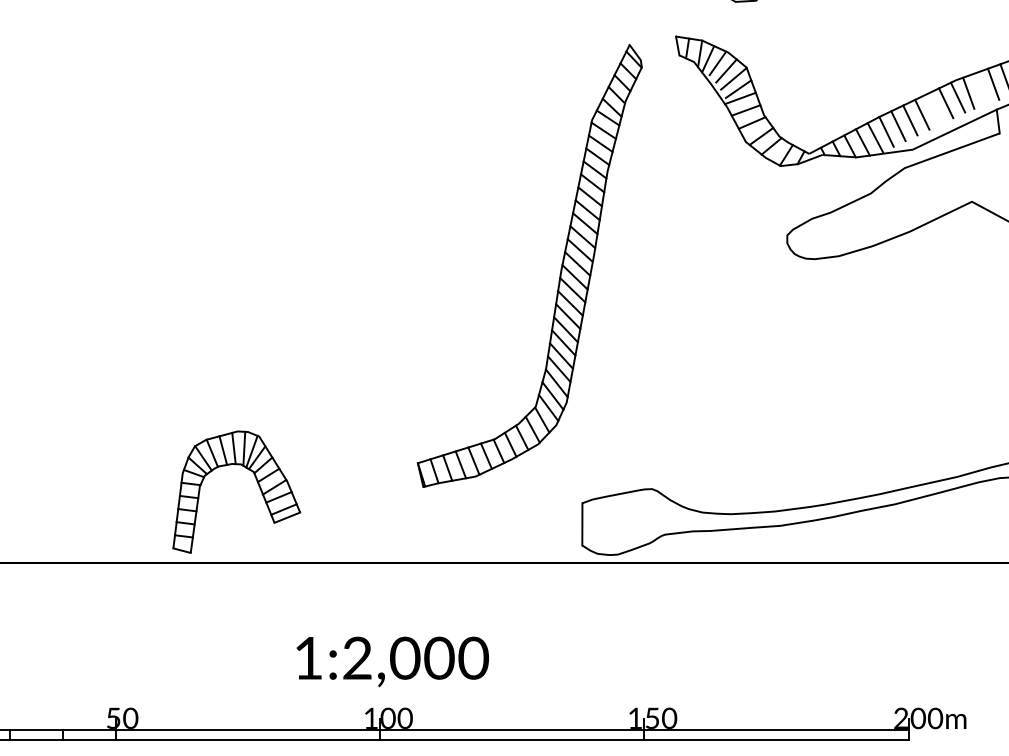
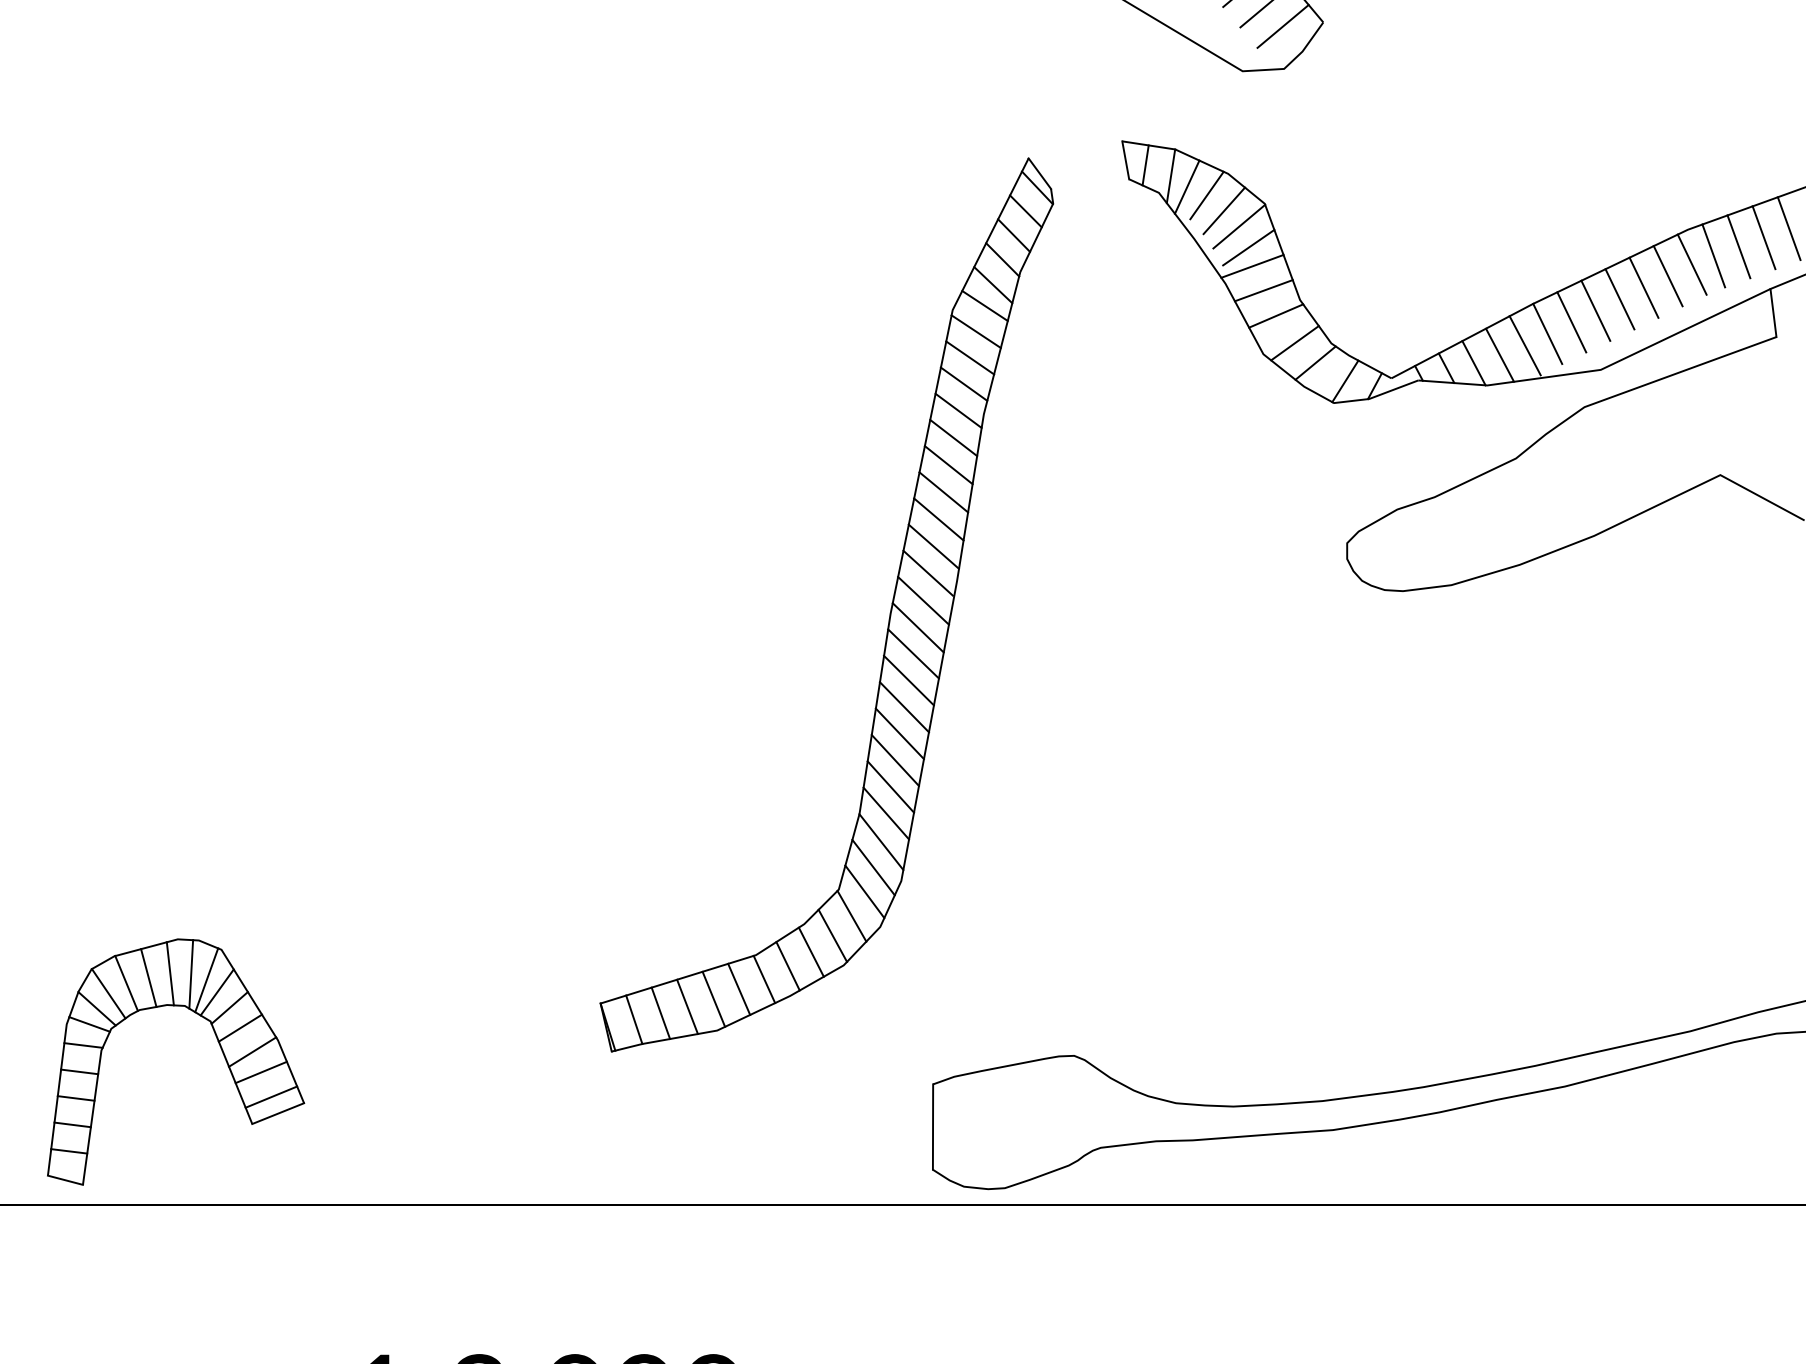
line: (980, 88) -> (1737, 246), added
line: (934, 108) -> (1644, 286), added
part: (256, 481) -> (215, 1040), moved

